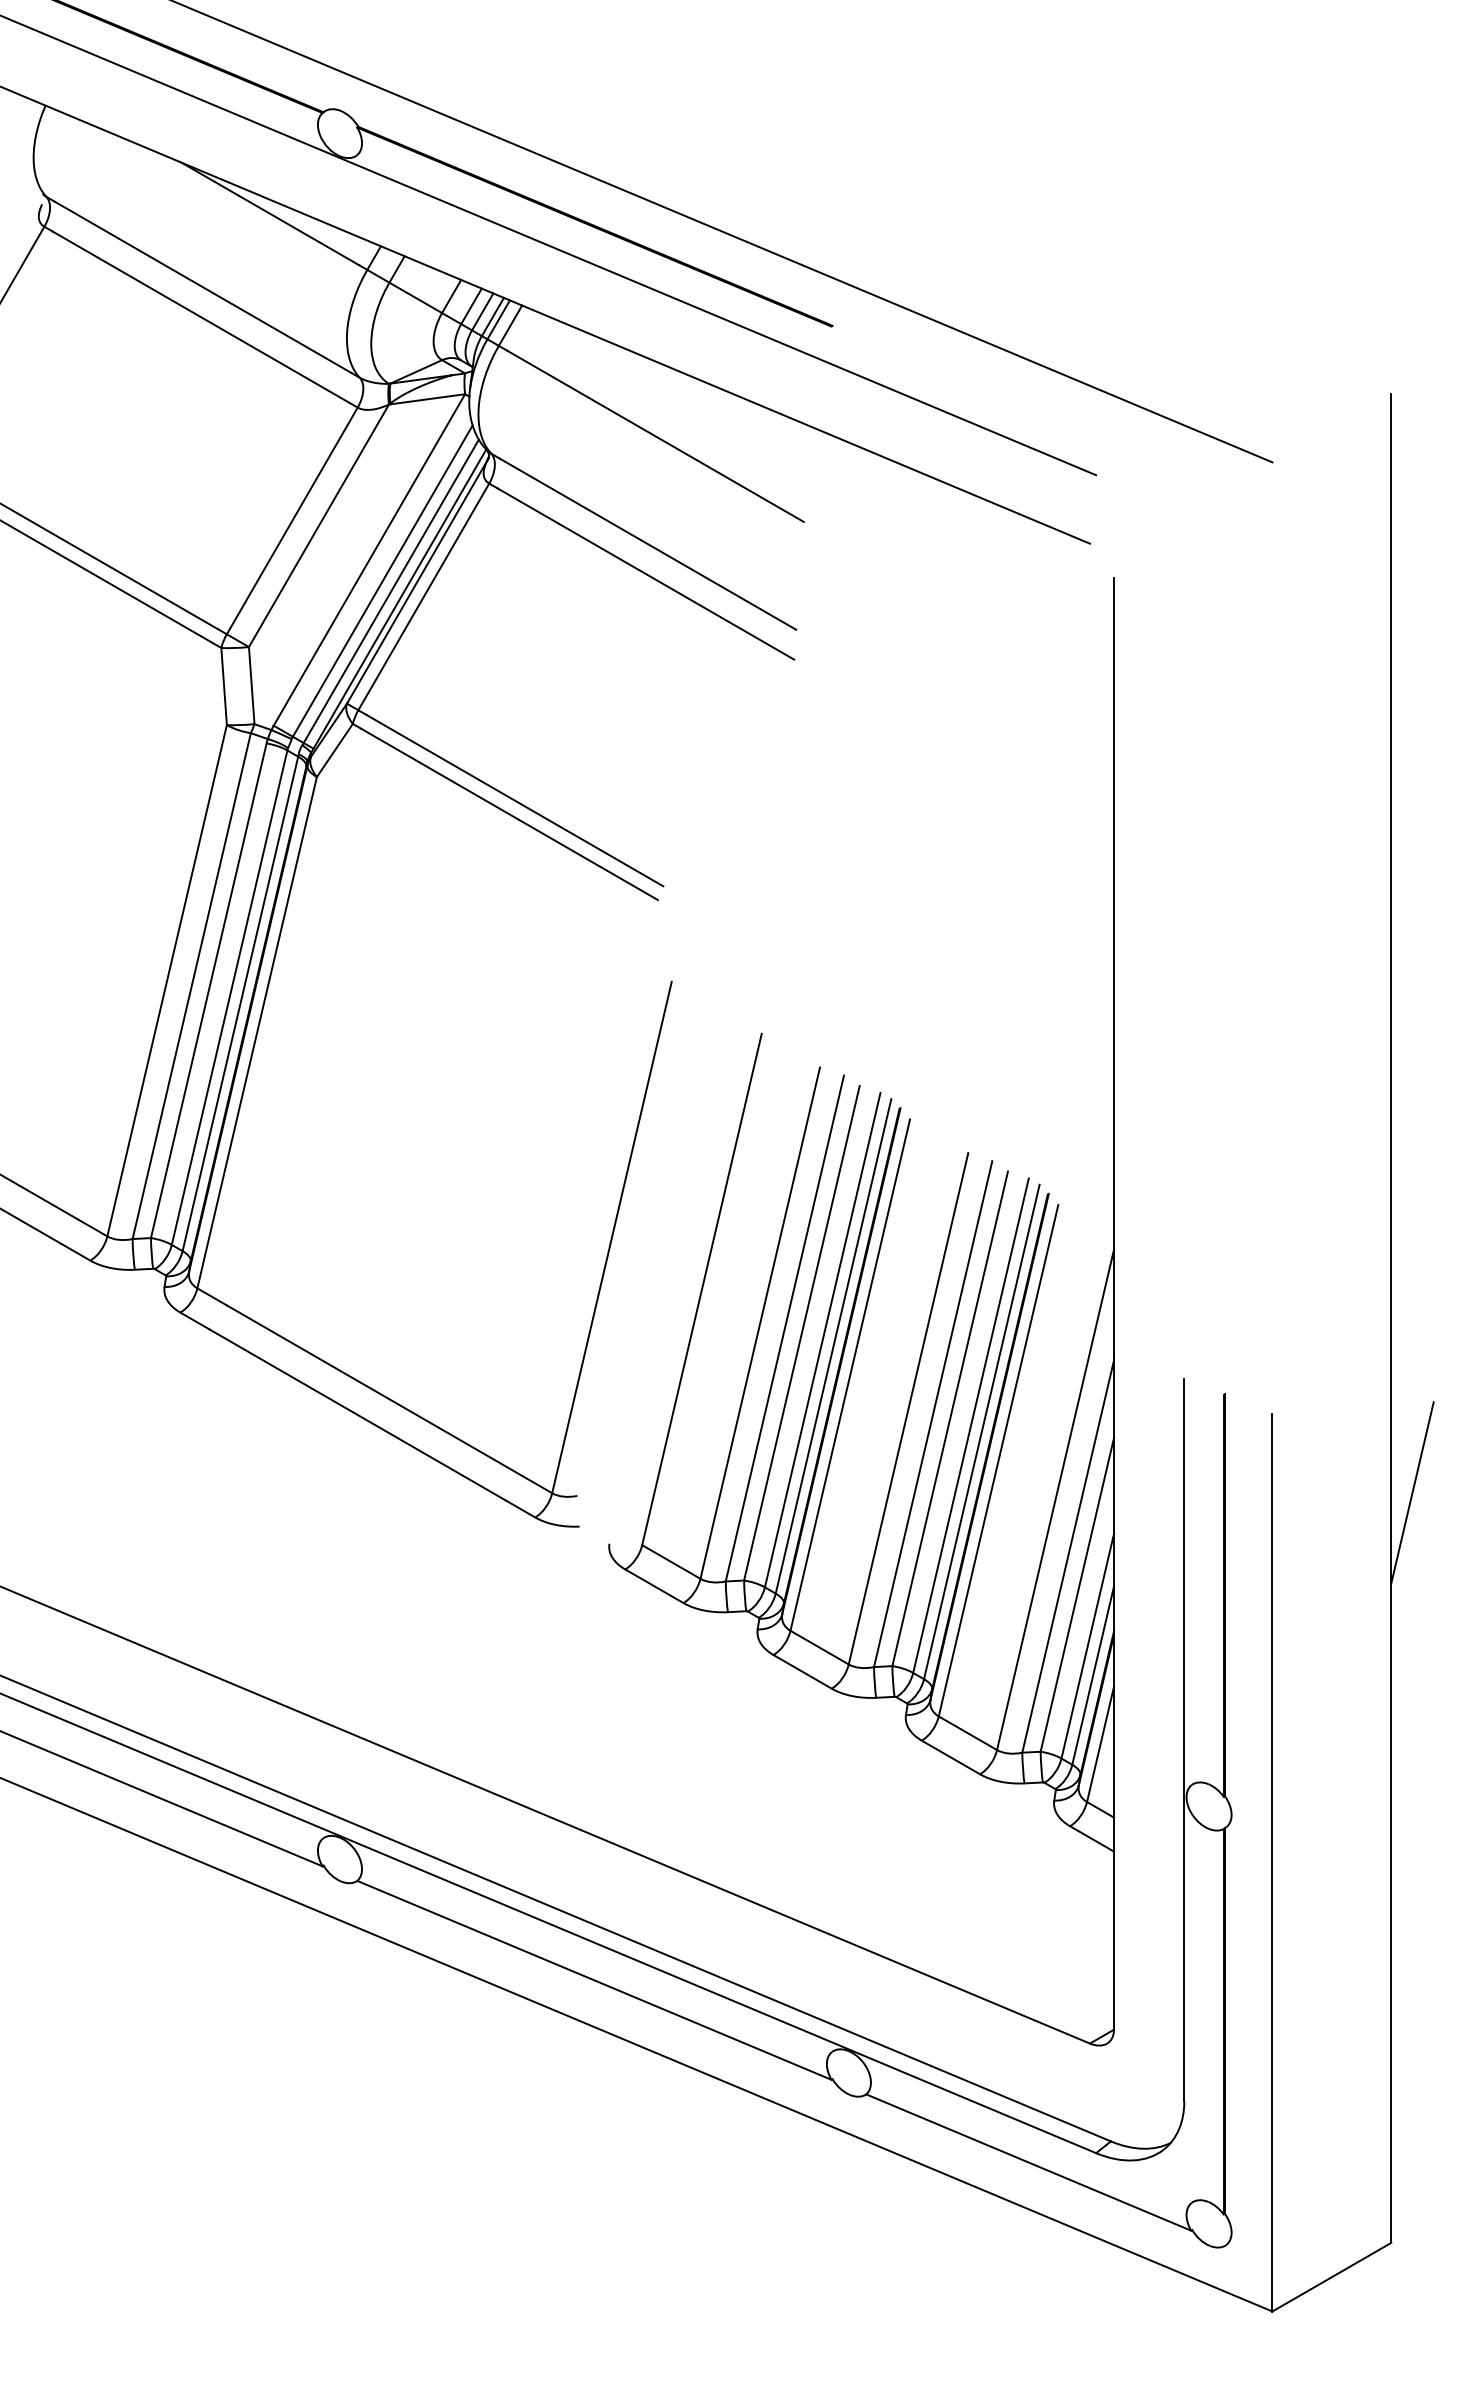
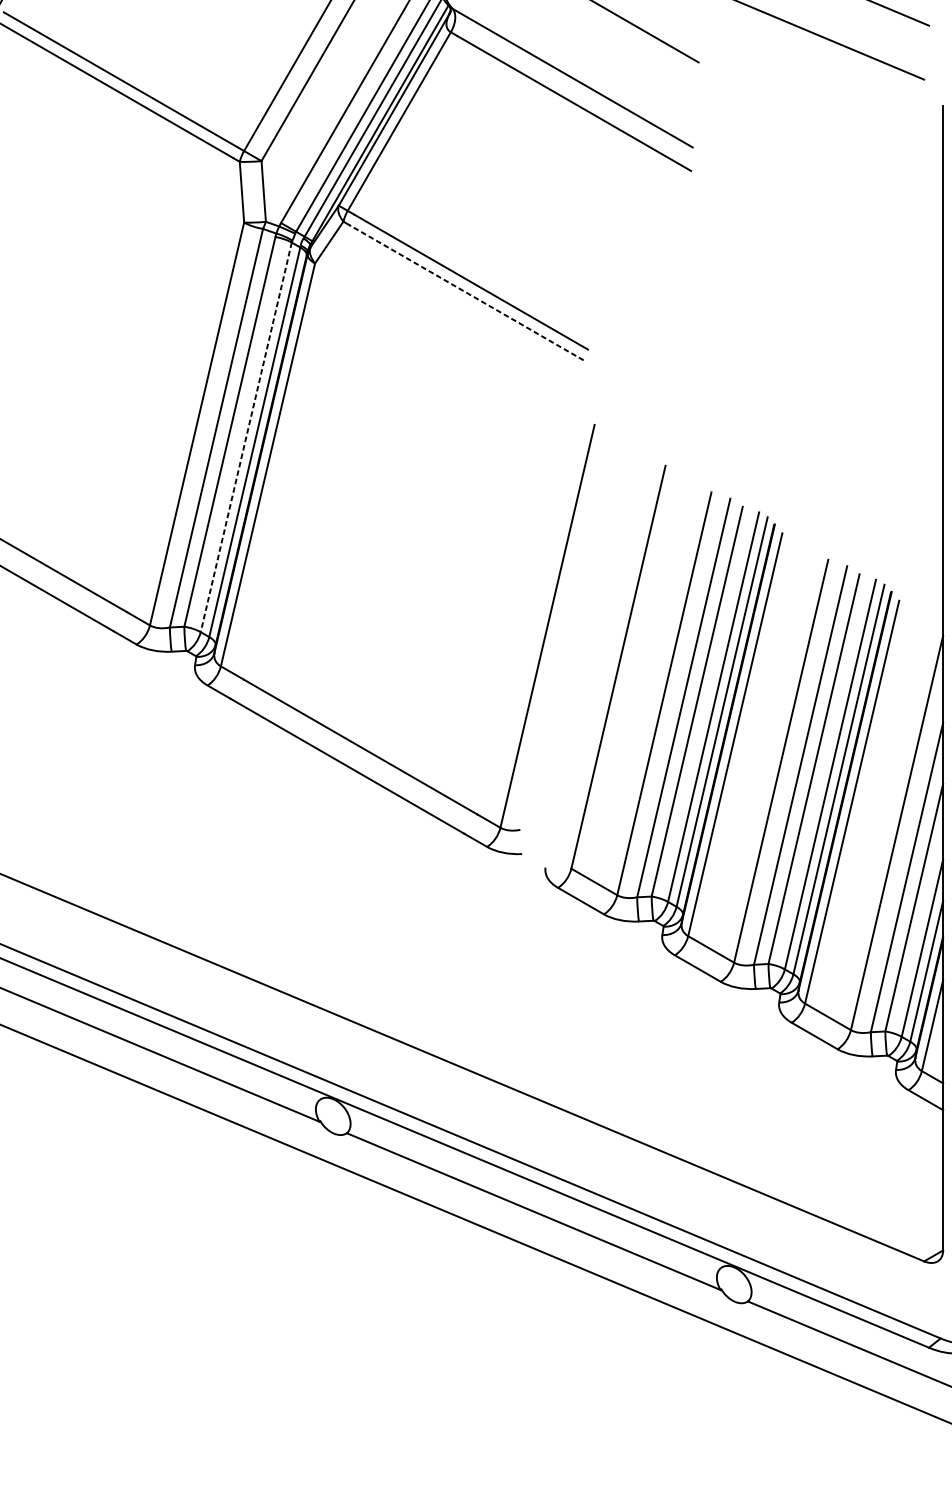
line: (509, 814) -> (466, 293), solid -> dashed
line: (229, 997) -> (246, 437), solid -> dashed

